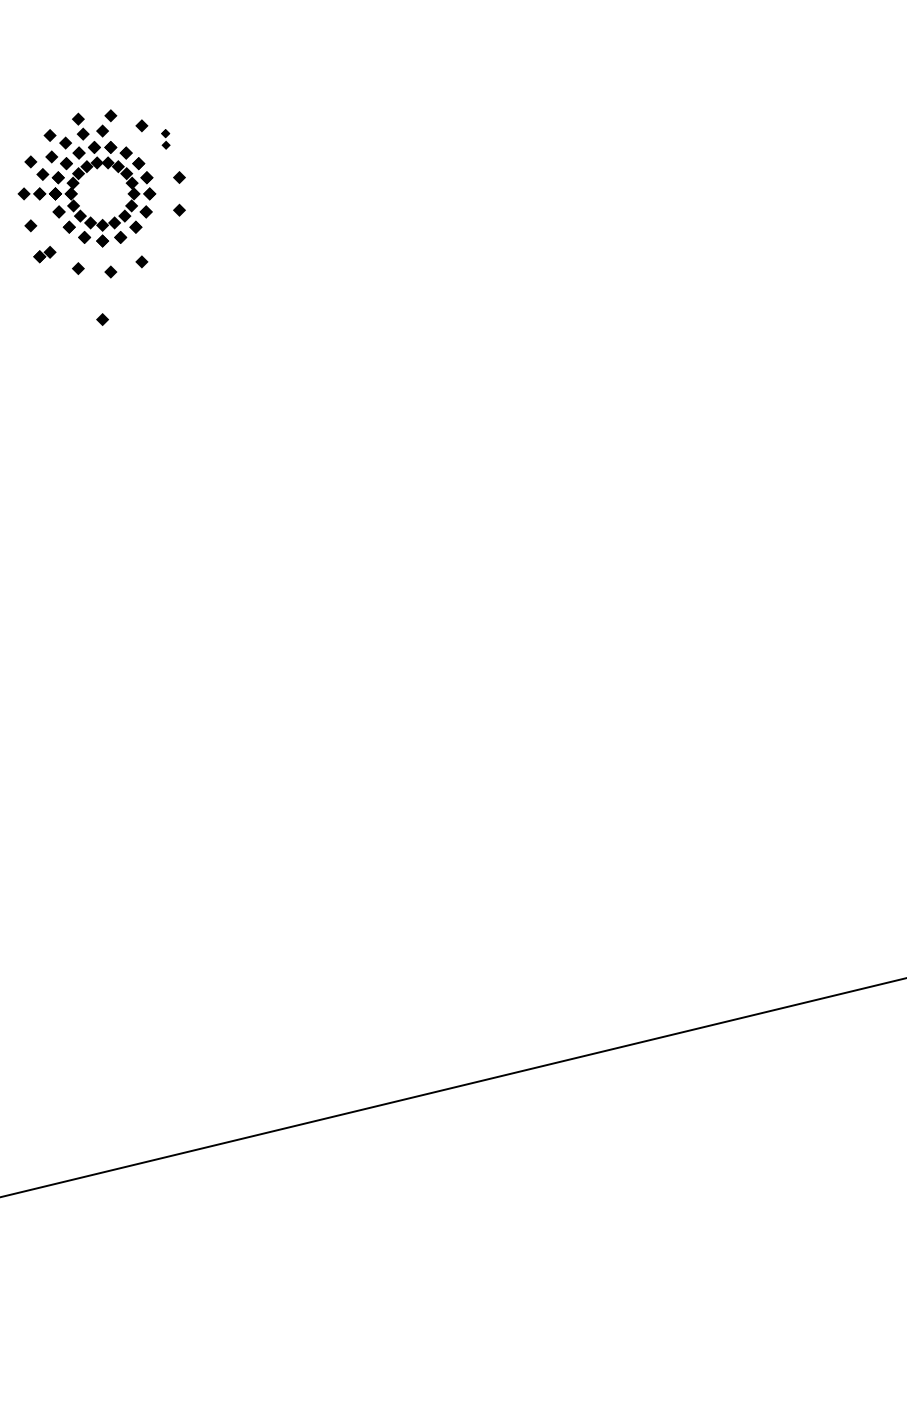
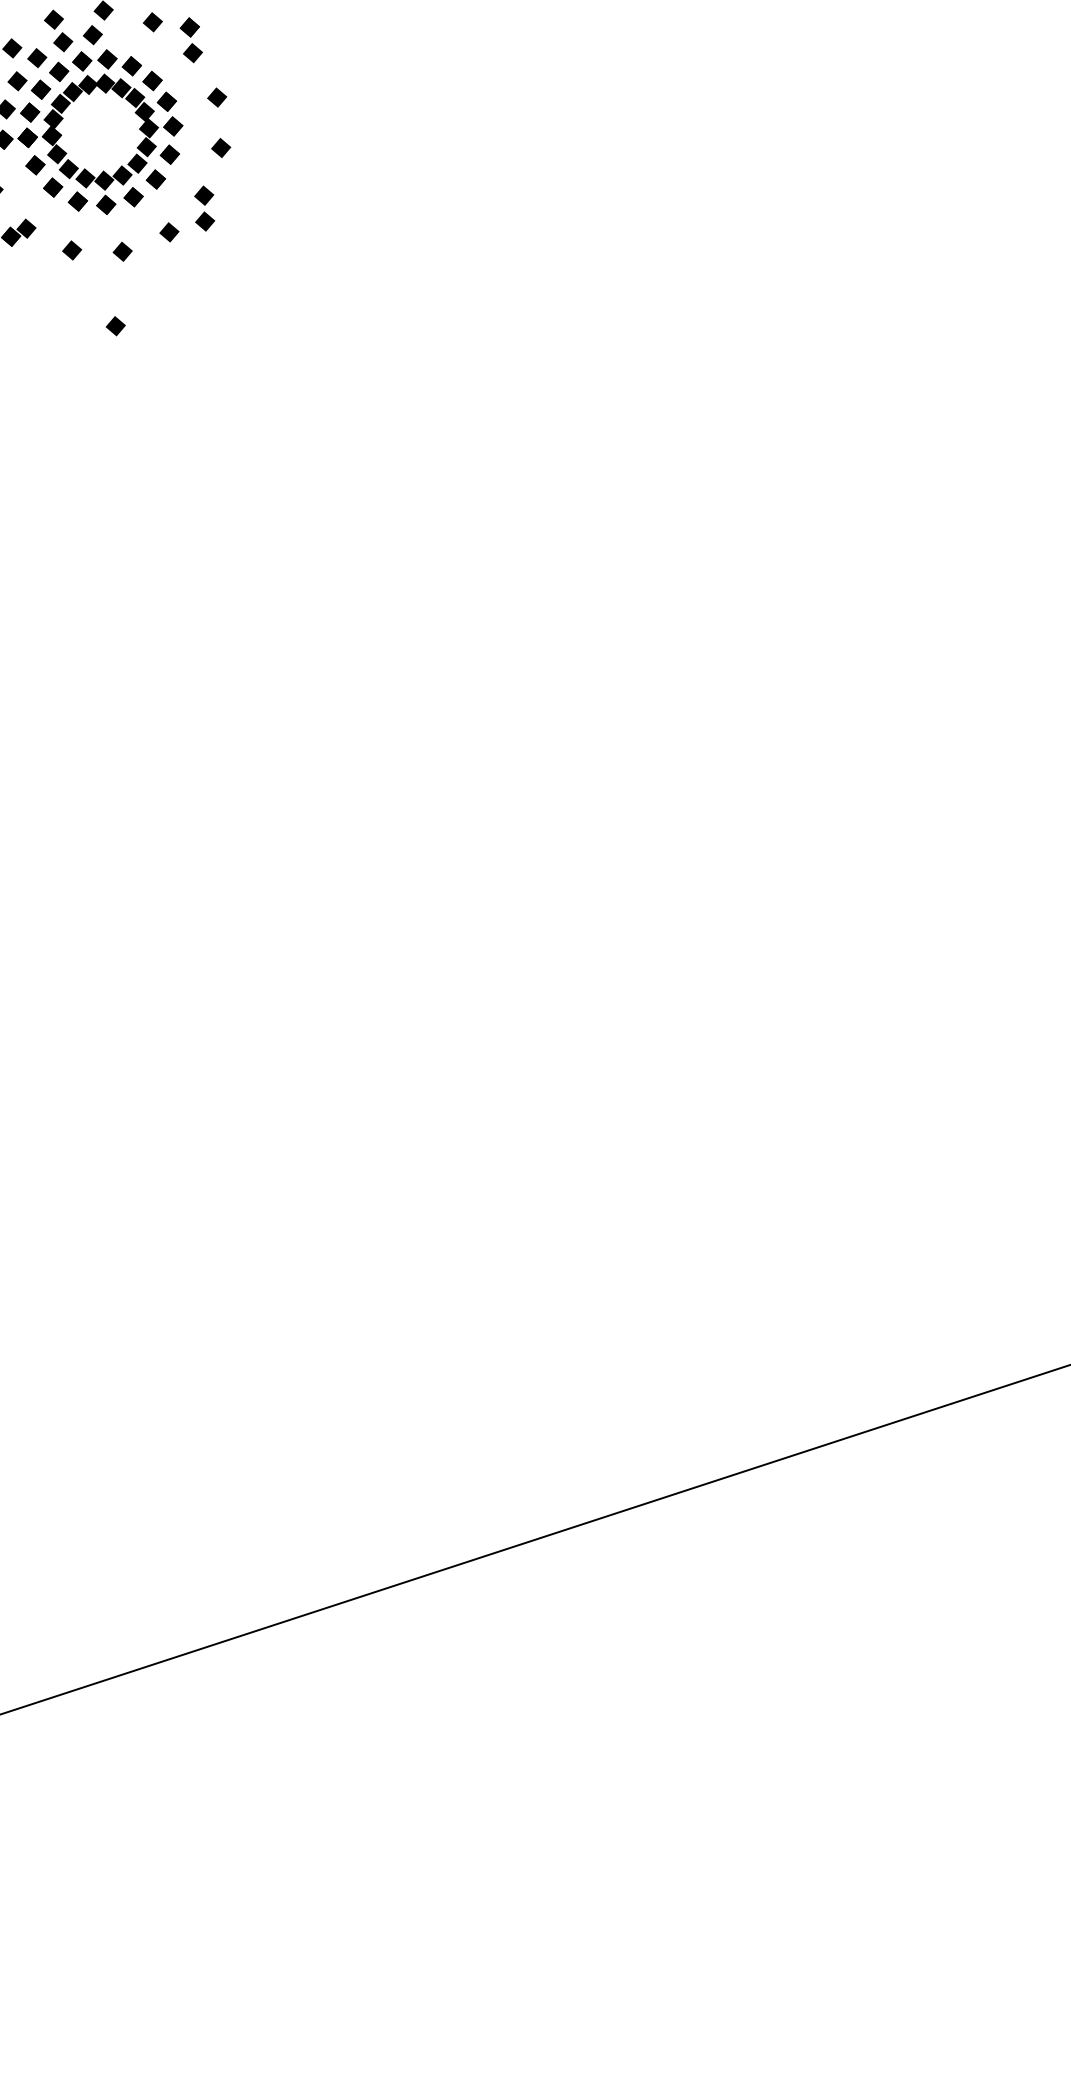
part: (165, 139) -> (190, 40), size x1.43
part: (165, 248) -> (204, 208), added

